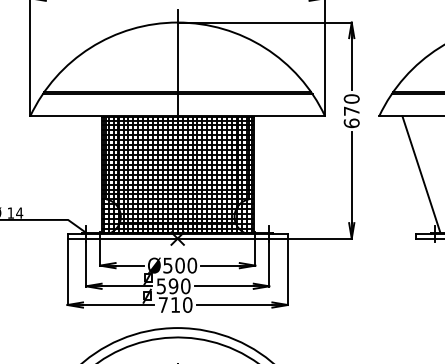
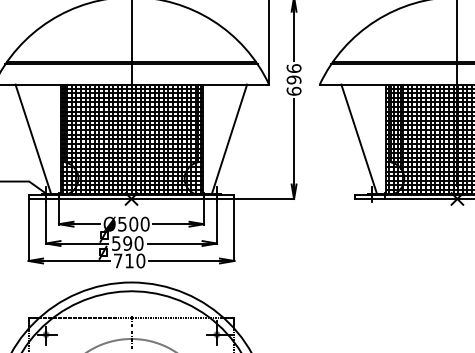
text: (351, 105) -> (293, 74), 670 -> 696
line: (72, 173) -> (33, 138), added
line: (282, 173) -> (229, 138), added

